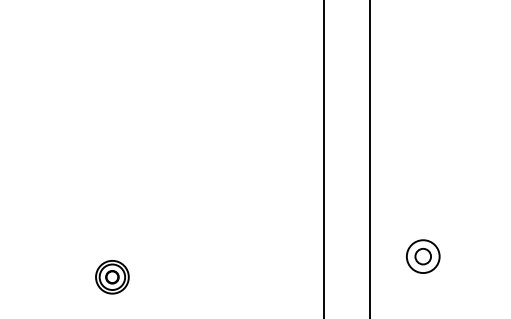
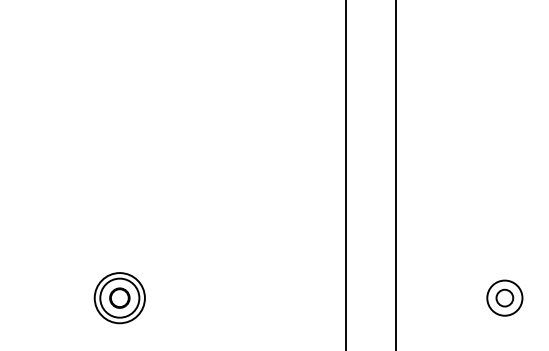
part: (422, 256) -> (504, 297), moved
part: (112, 277) -> (119, 298), size x1.43

